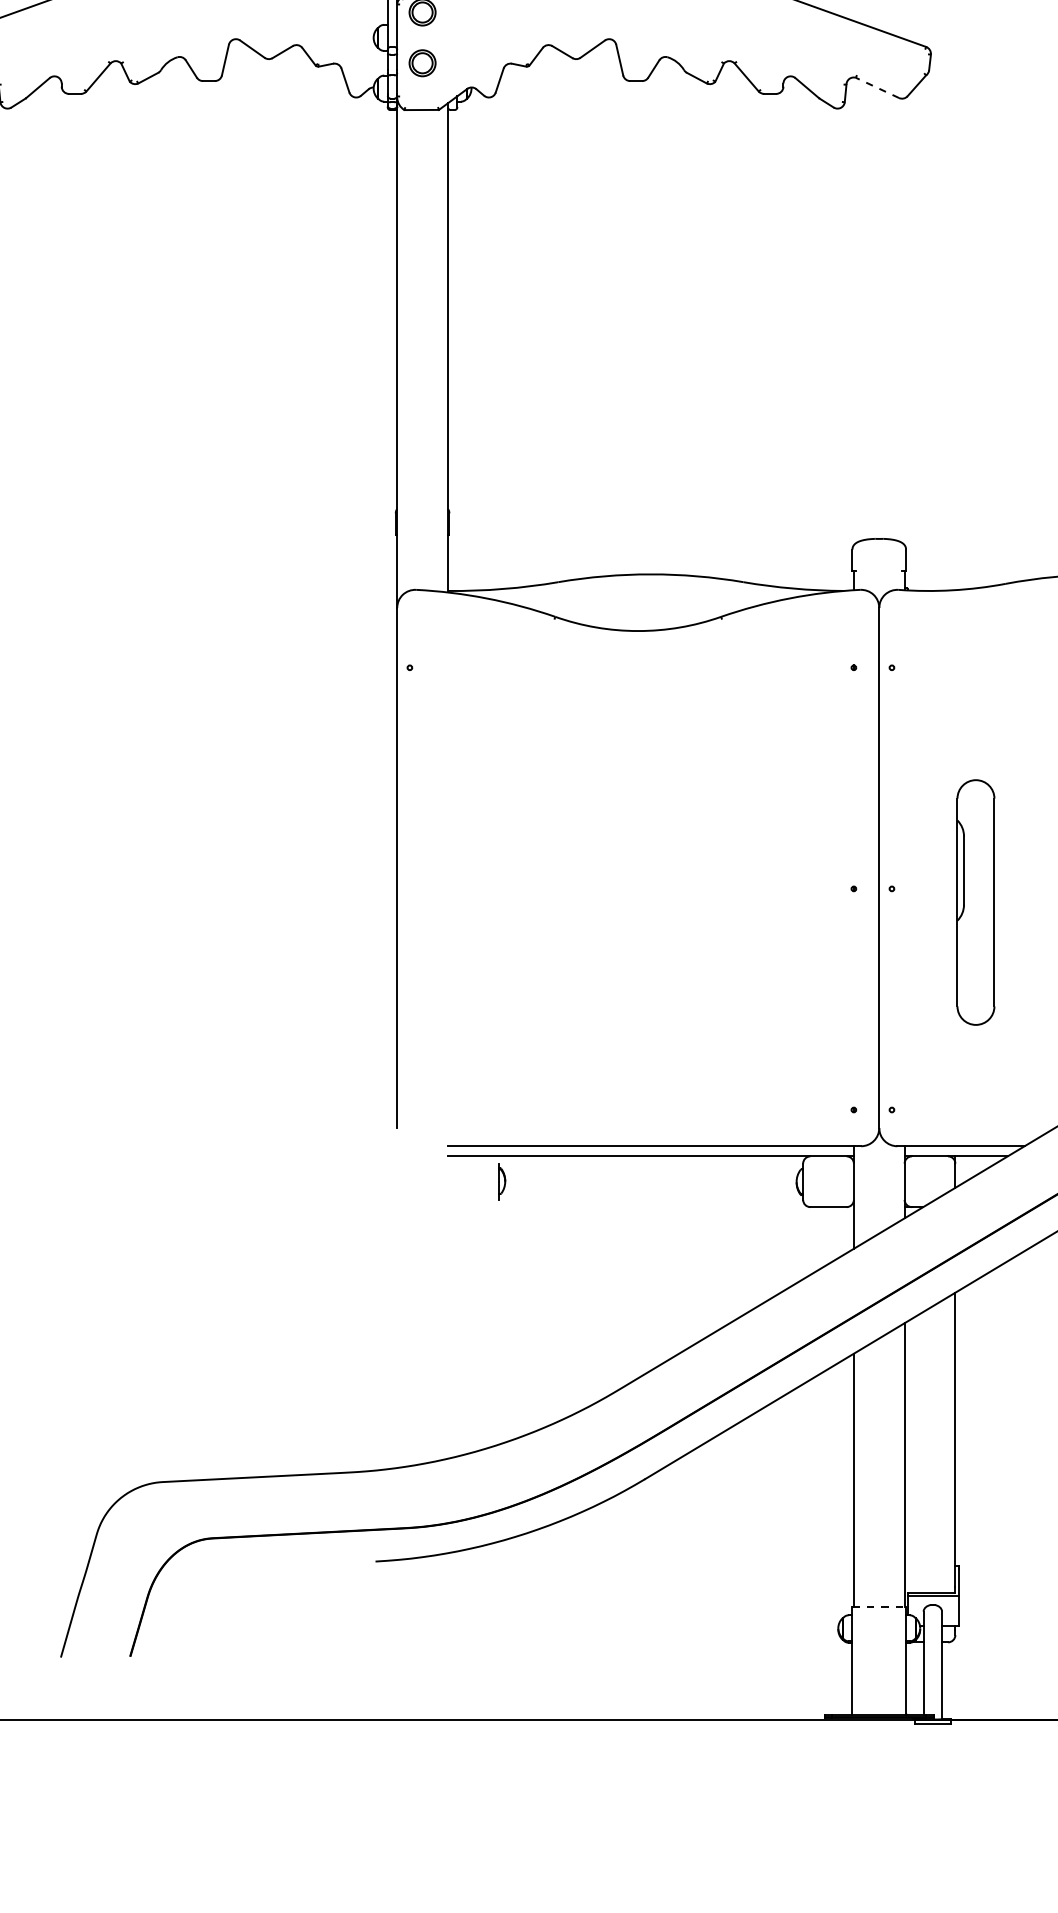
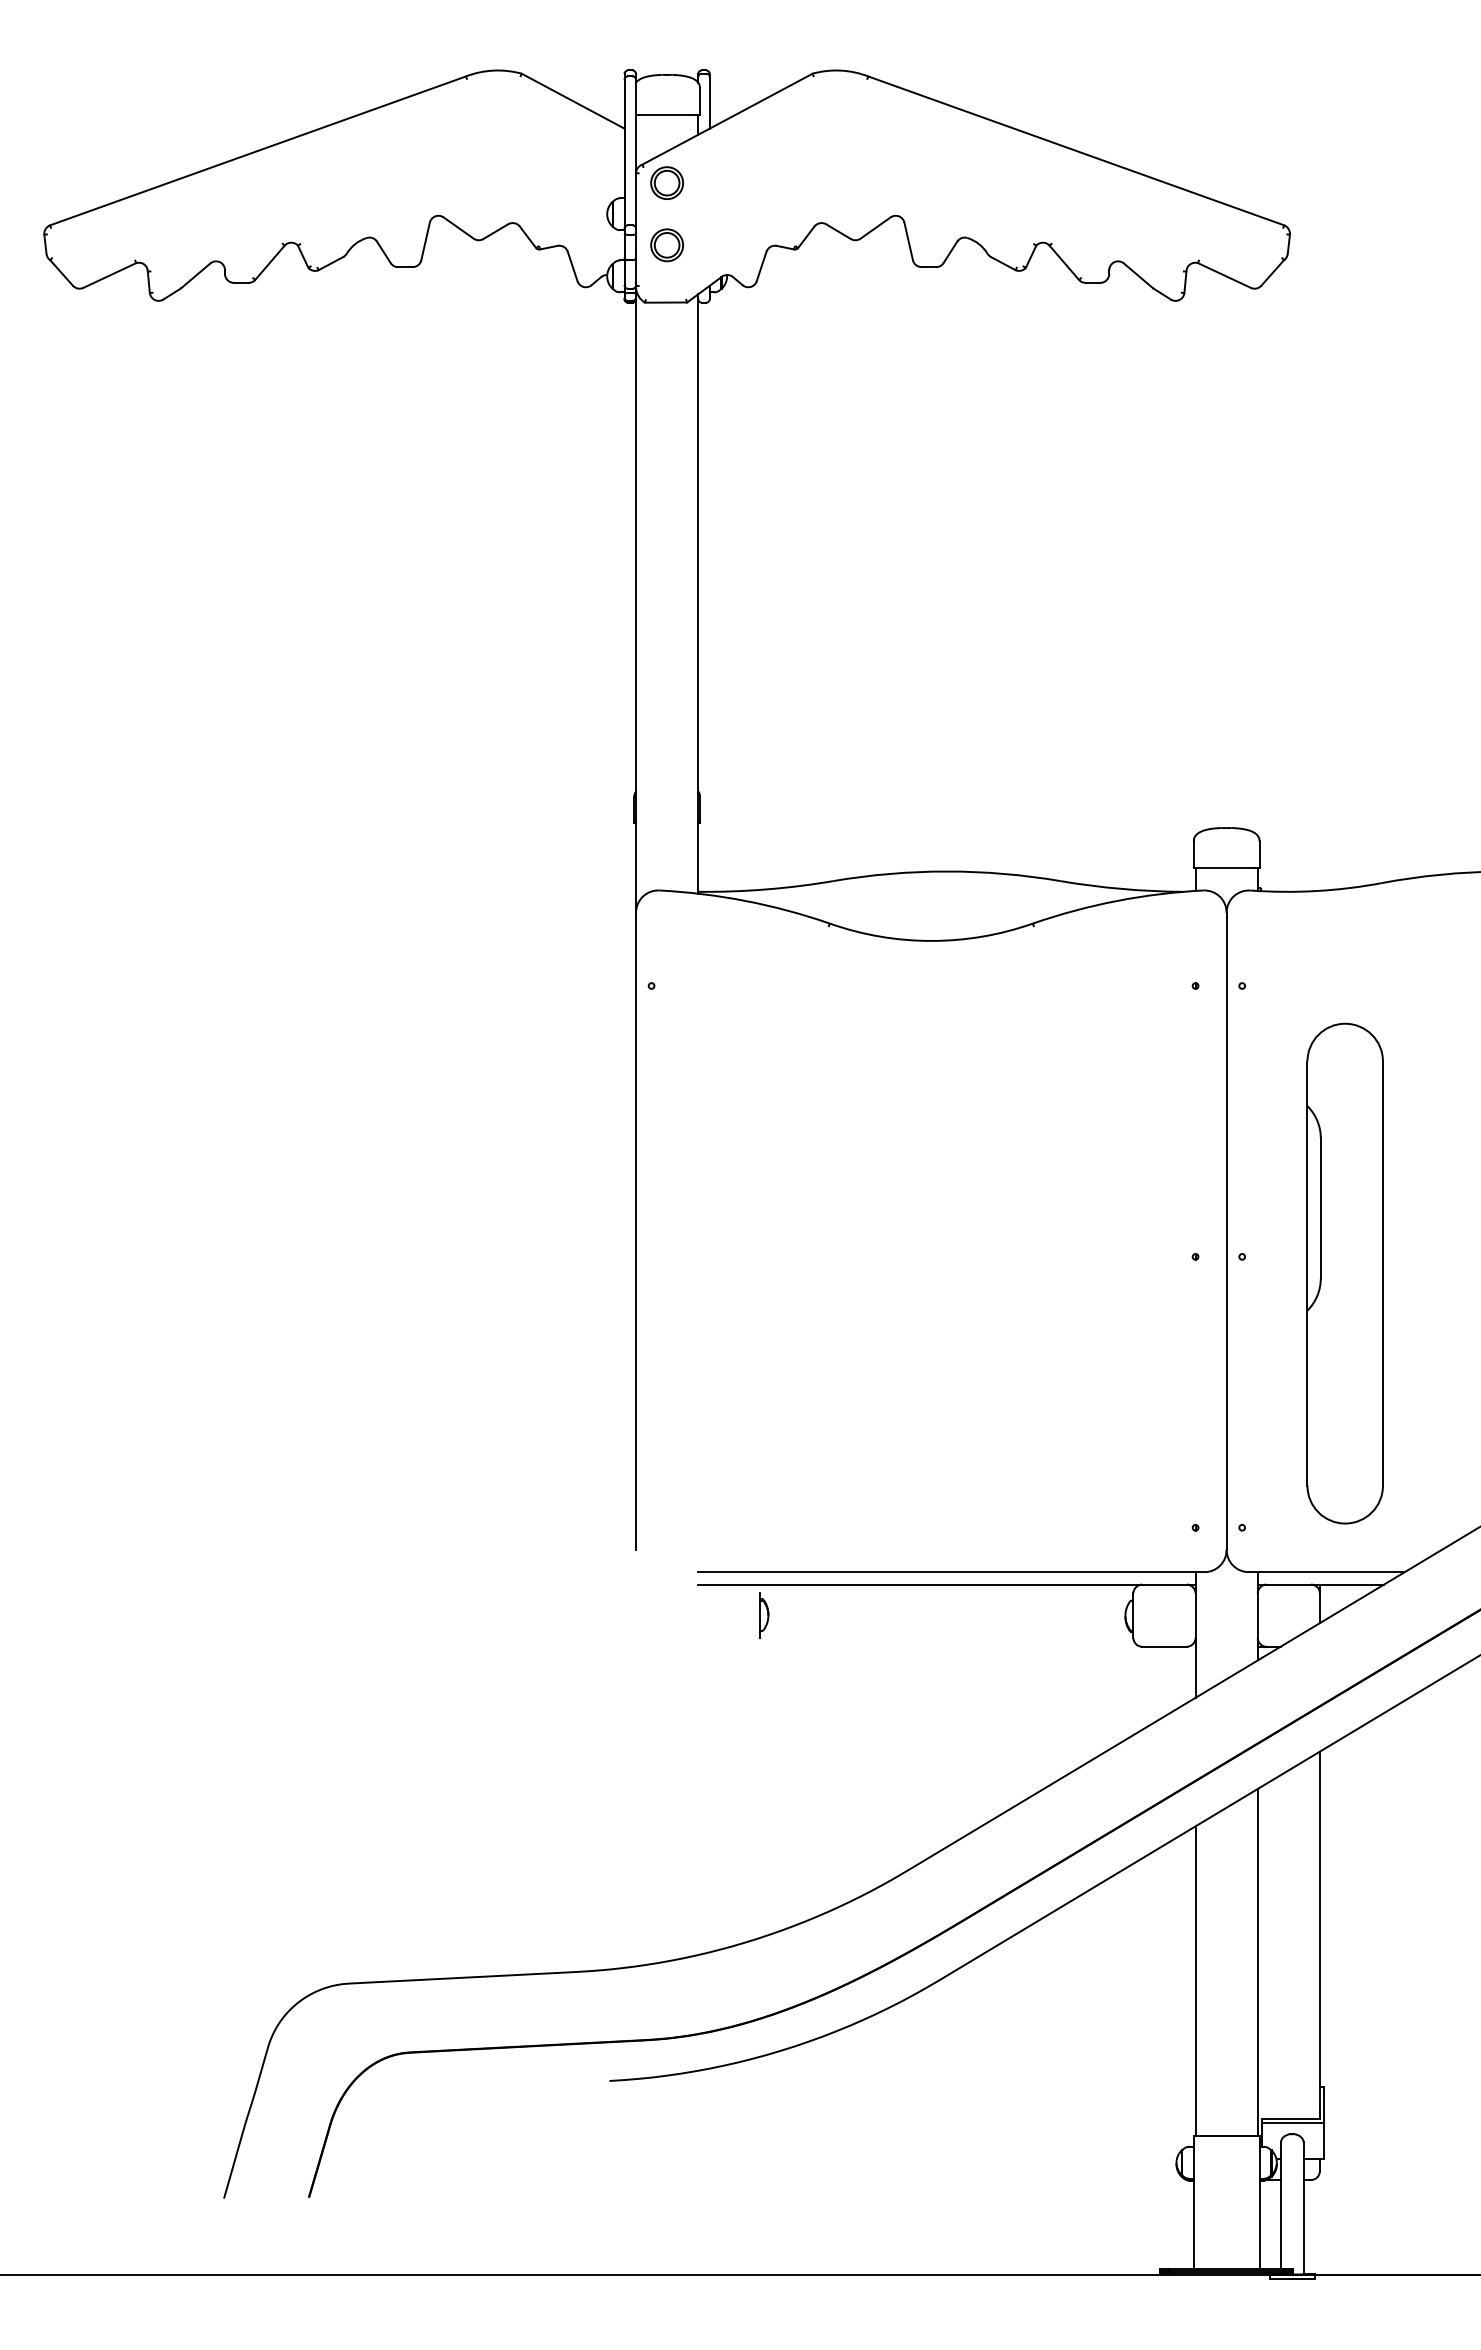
line: (877, 87) -> (1224, 275), dashed -> solid
line: (879, 571) -> (1226, 867), added
part: (975, 902) -> (1344, 1273), size x1.67
line: (879, 1606) -> (1226, 2136), dashed -> solid

